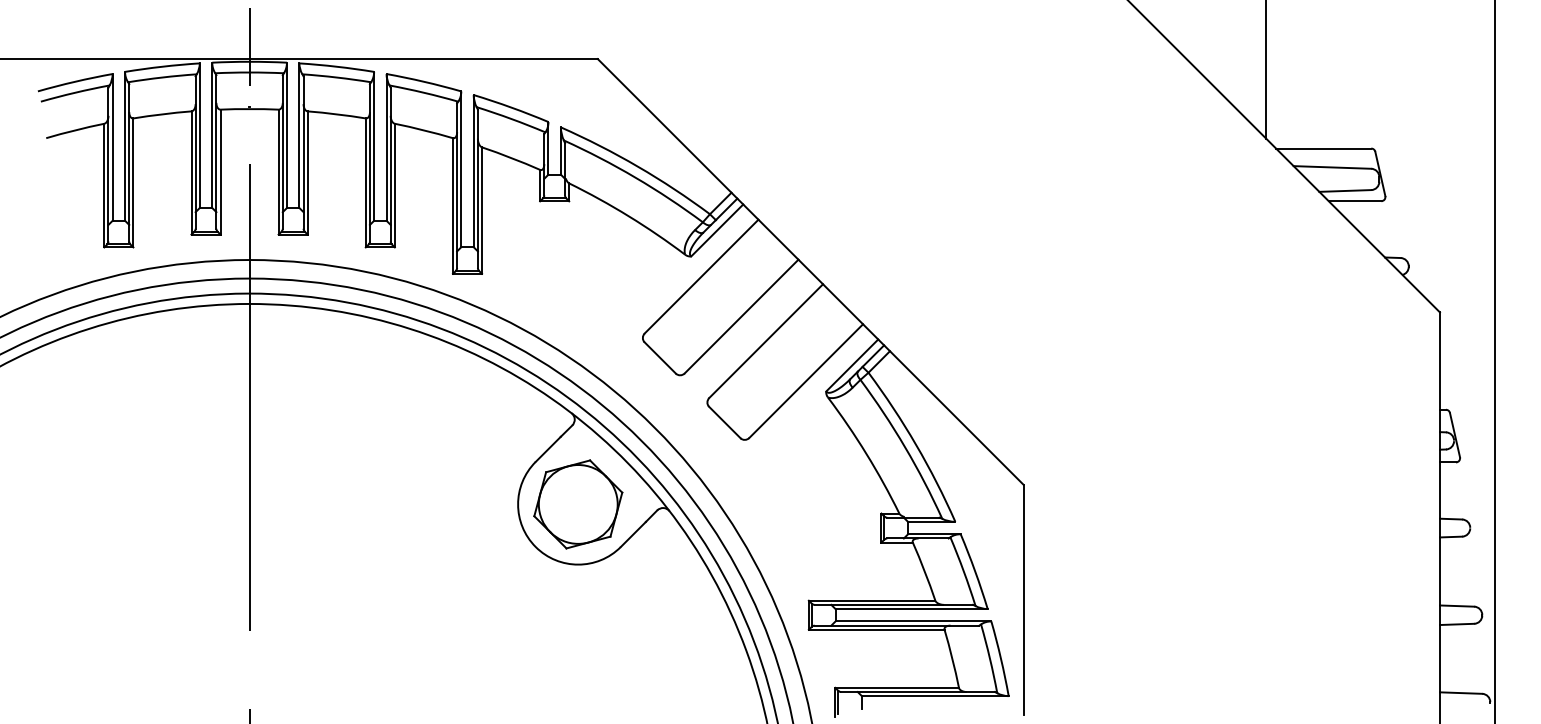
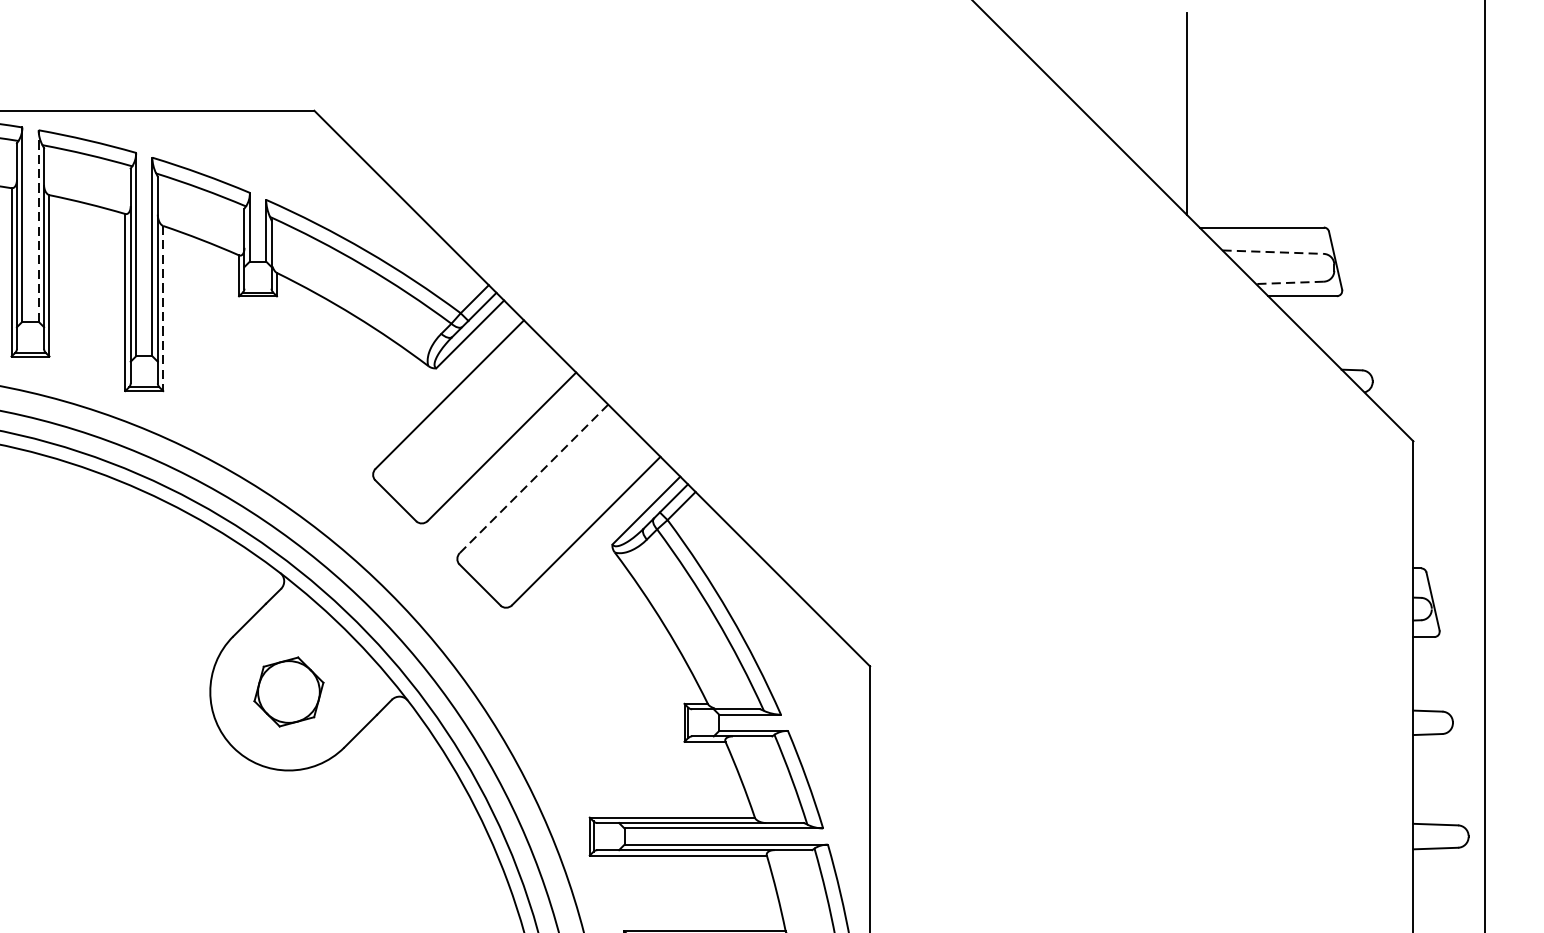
line: (386, 146) -> (38, 224), solid -> dashed
line: (1332, 167) -> (1273, 252), solid -> dashed
line: (1345, 190) -> (1290, 282), solid -> dashed
line: (482, 211) -> (163, 309), solid -> dashed
line: (765, 341) -> (533, 479), solid -> dashed
part: (578, 504) -> (289, 692), size x0.6

